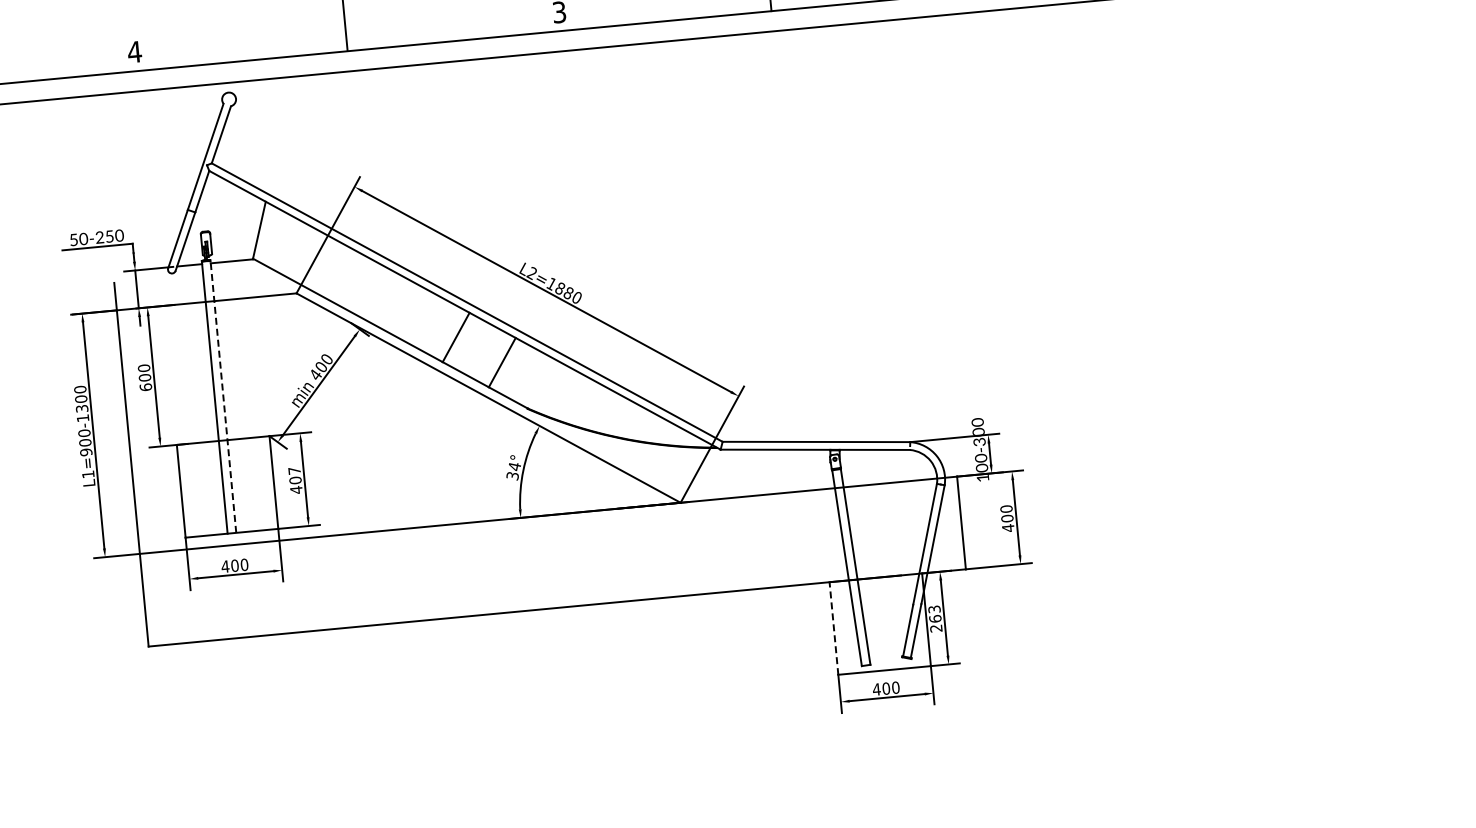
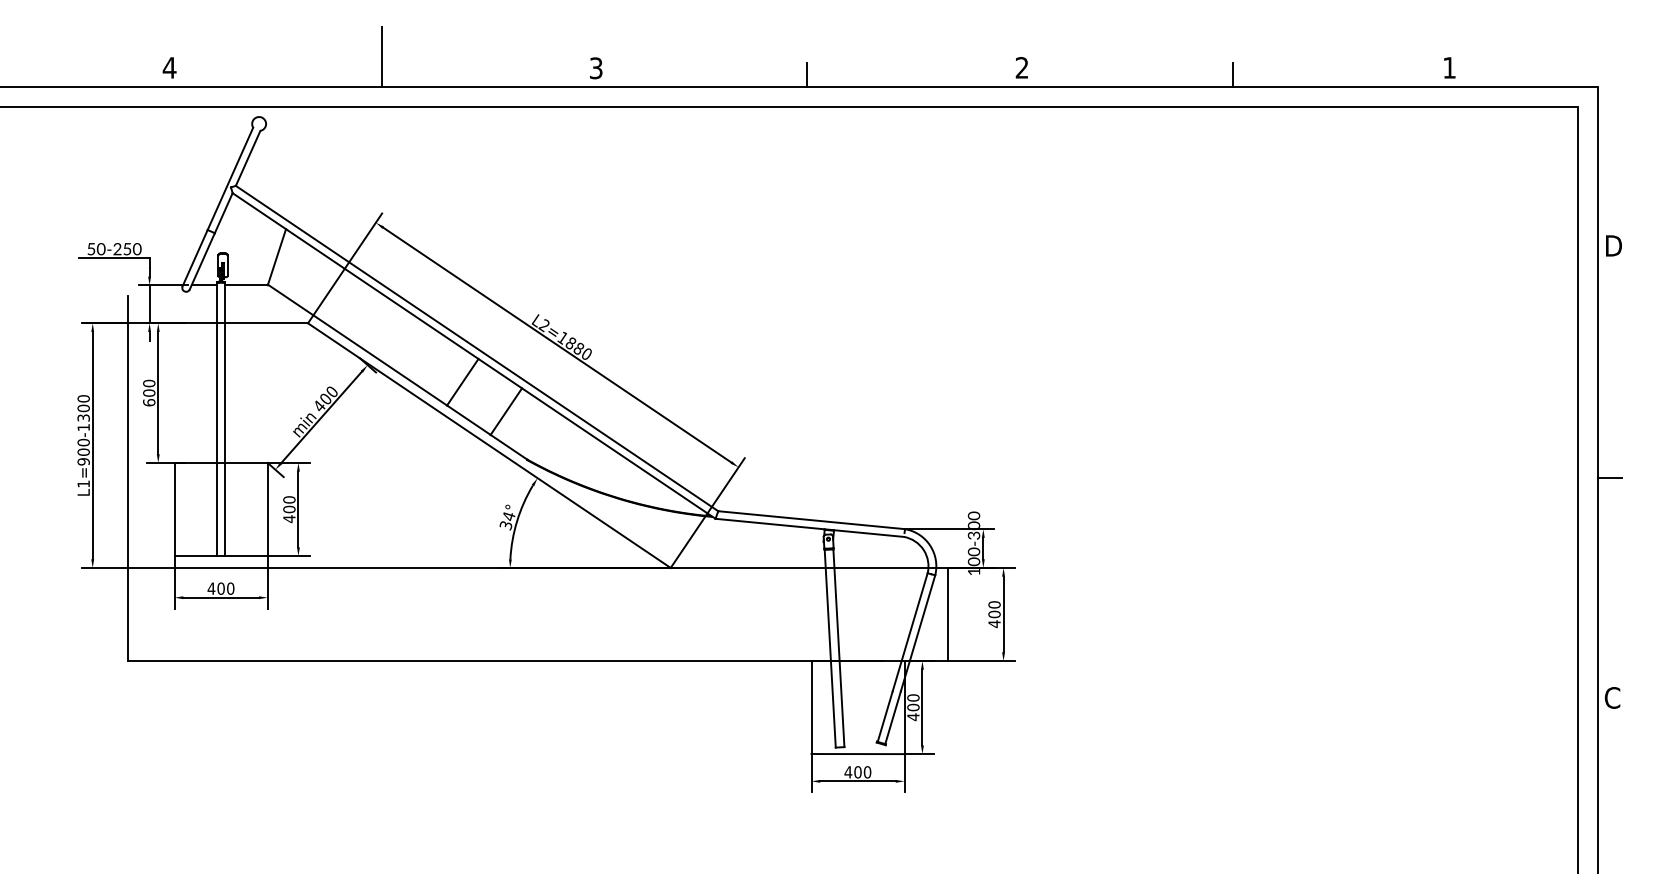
line: (223, 396) -> (225, 419), dashed -> solid
text: (294, 470) -> (289, 499), 407 -> 400
text: (935, 618) -> (913, 707), 263 -> 400
line: (833, 628) -> (811, 707), dashed -> solid

